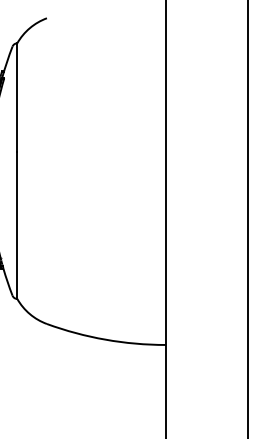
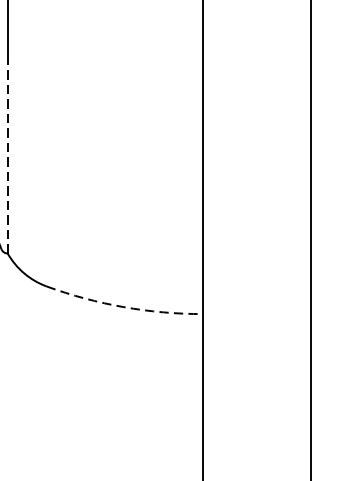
line: (17, 225) -> (7, 156), solid -> dashed
arc: (105, 339) -> (123, 306), solid -> dashed

